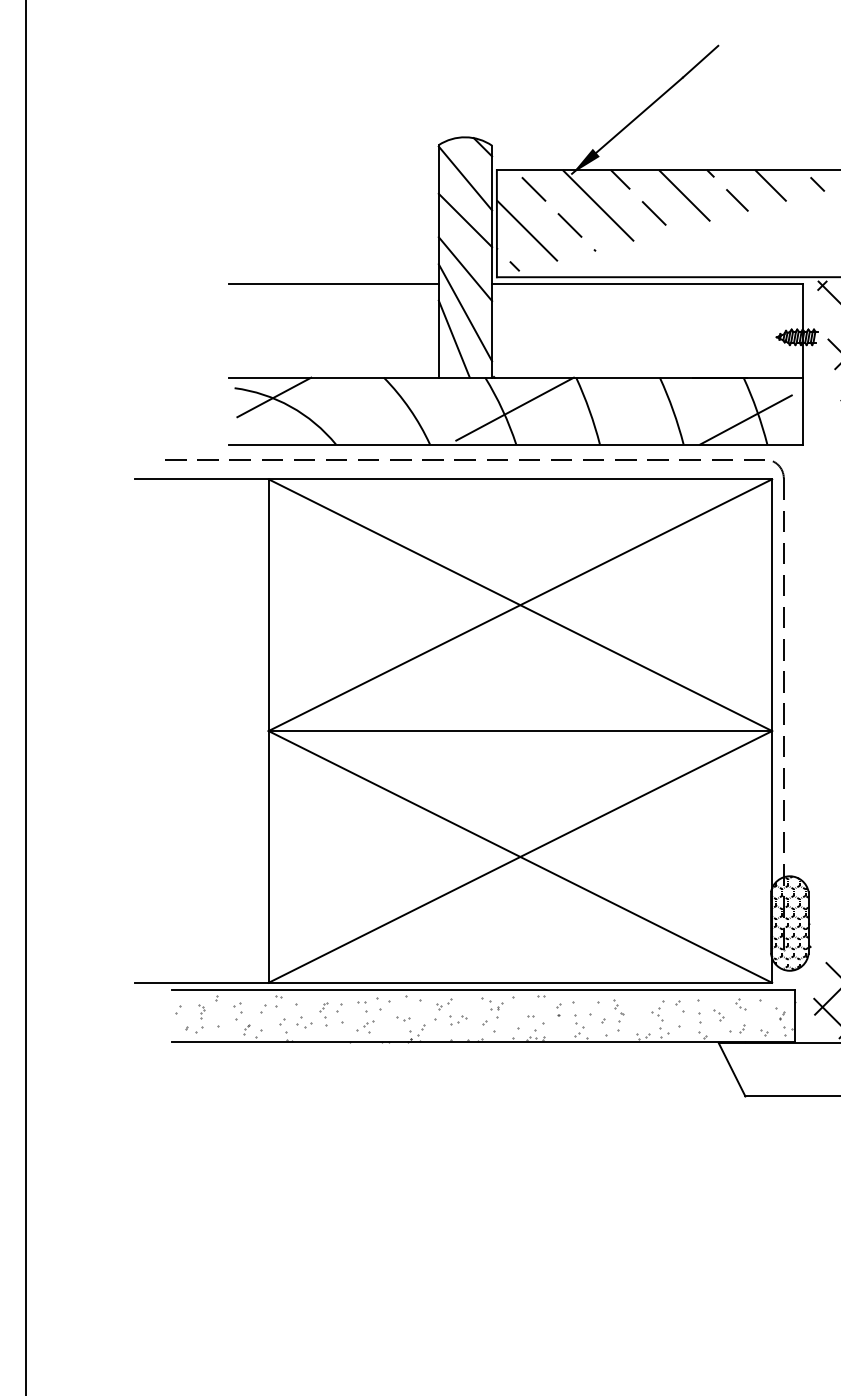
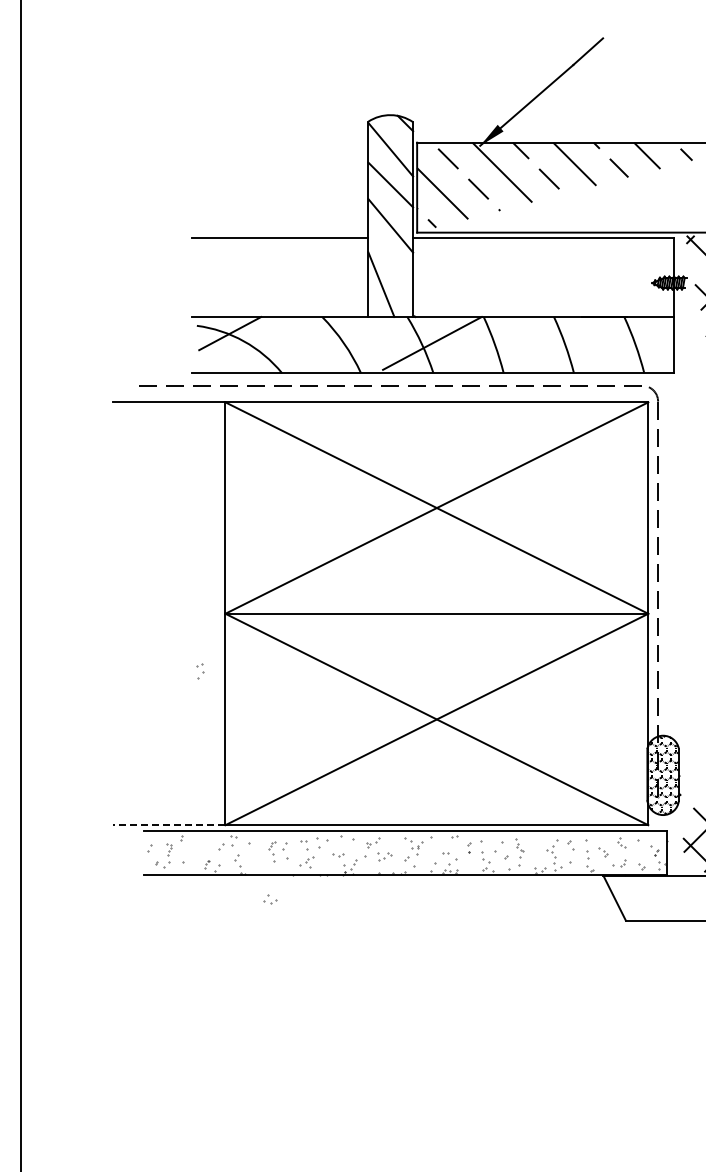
line: (465, 312) -> (390, 262), removed
line: (744, 419) -> (625, 352), removed
line: (200, 983) -> (168, 825), solid -> dashed
part: (238, 1011) -> (200, 671), moved
part: (304, 1022) -> (270, 899), moved

